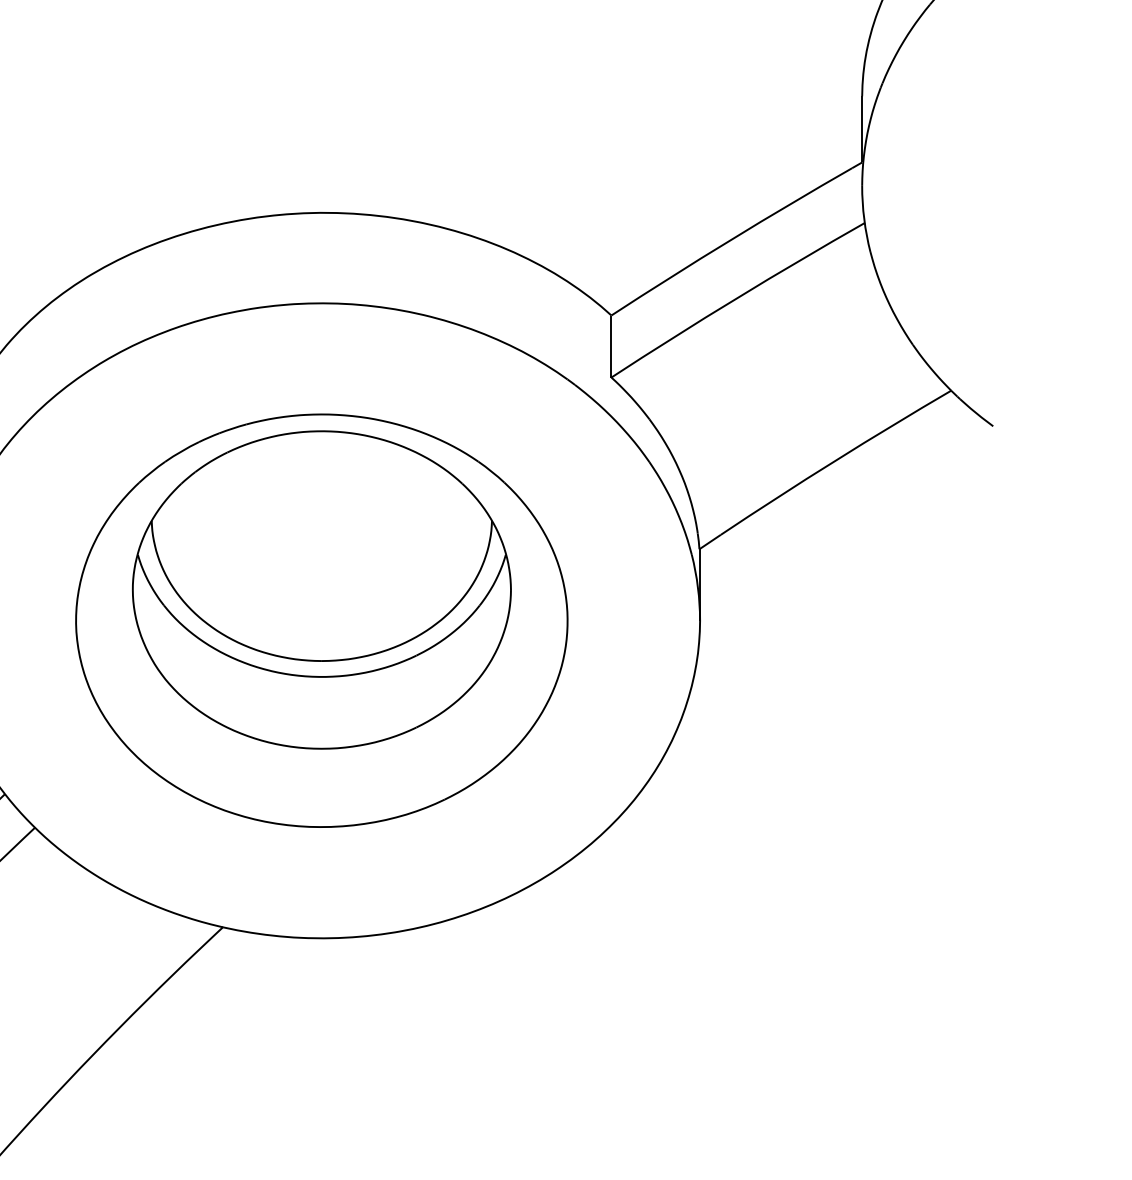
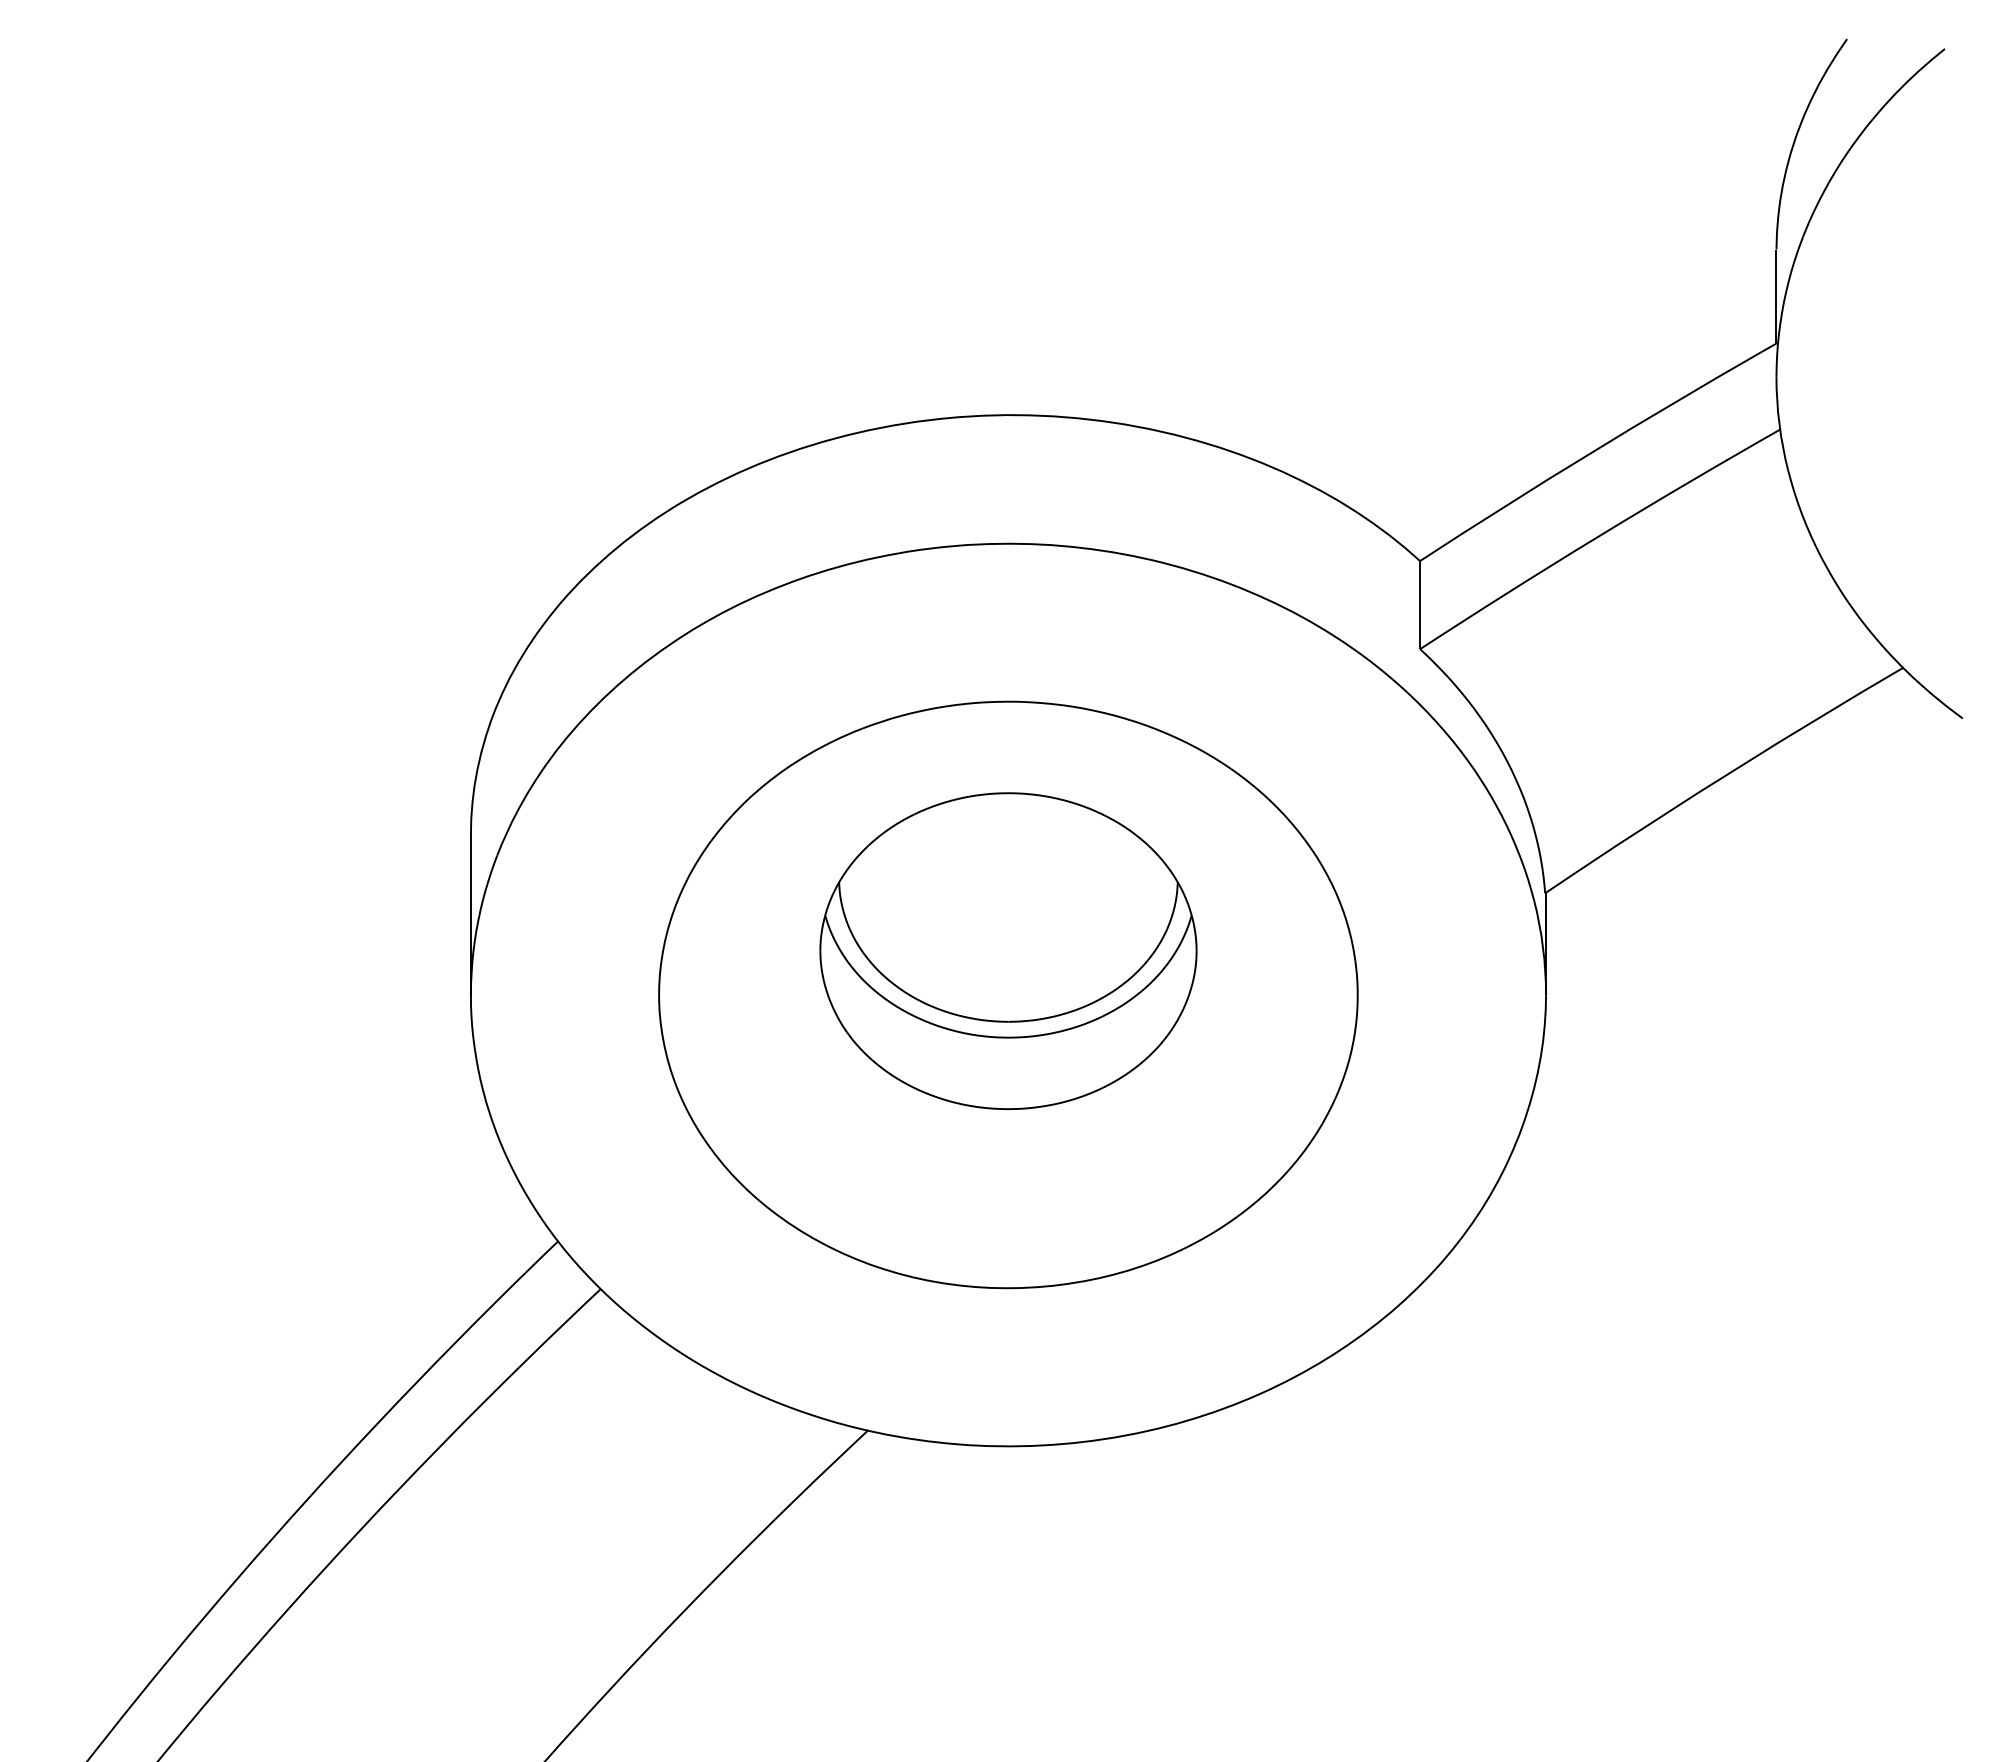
part: (321, 589) -> (1008, 950), size x0.7

